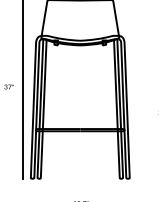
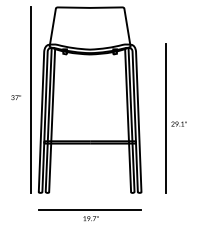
line: (153, 107) -> (166, 118), added
line: (79, 194) -> (89, 209), added

